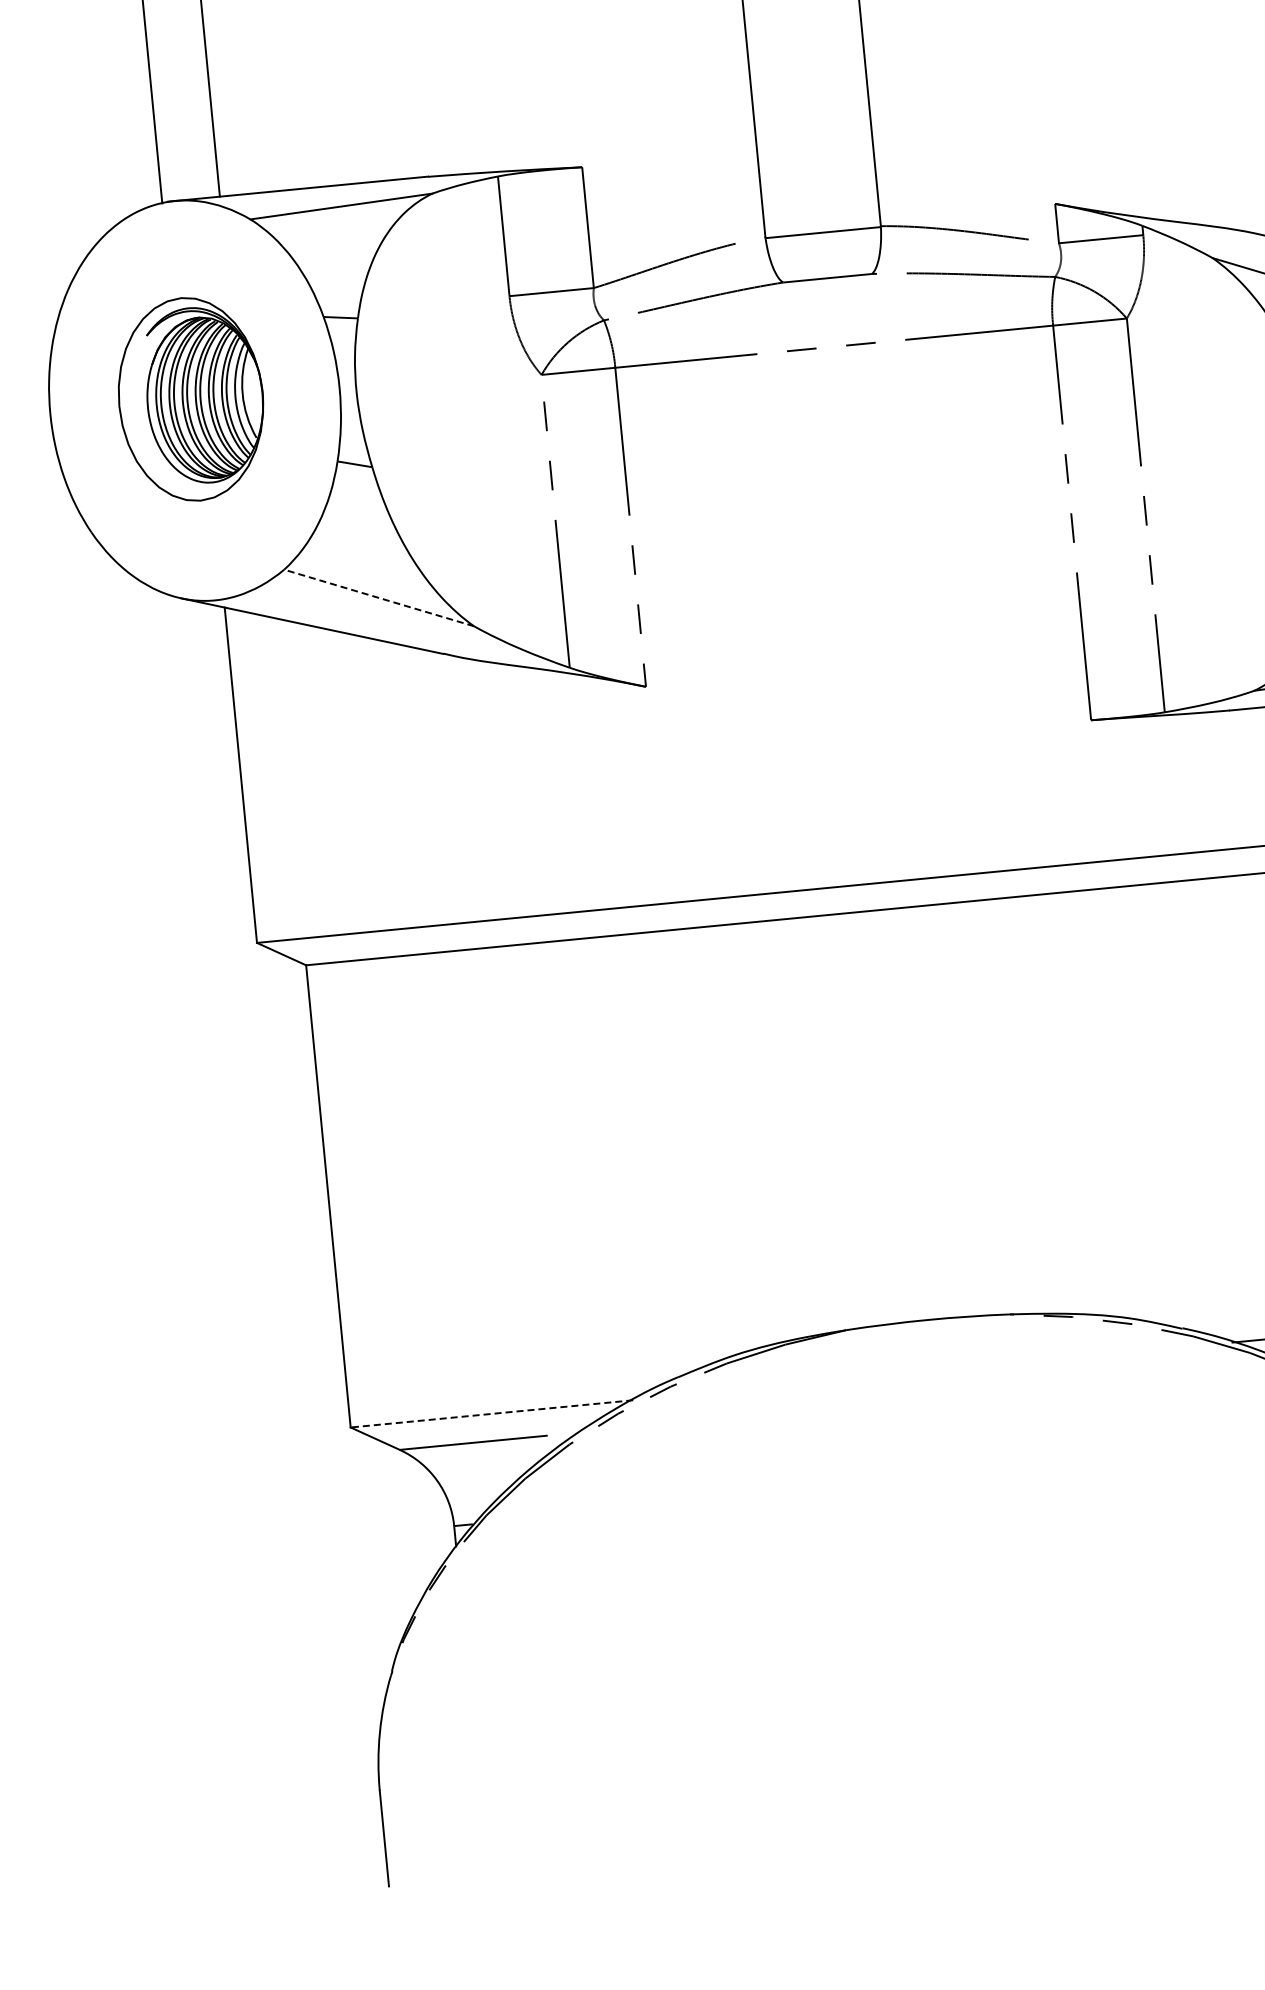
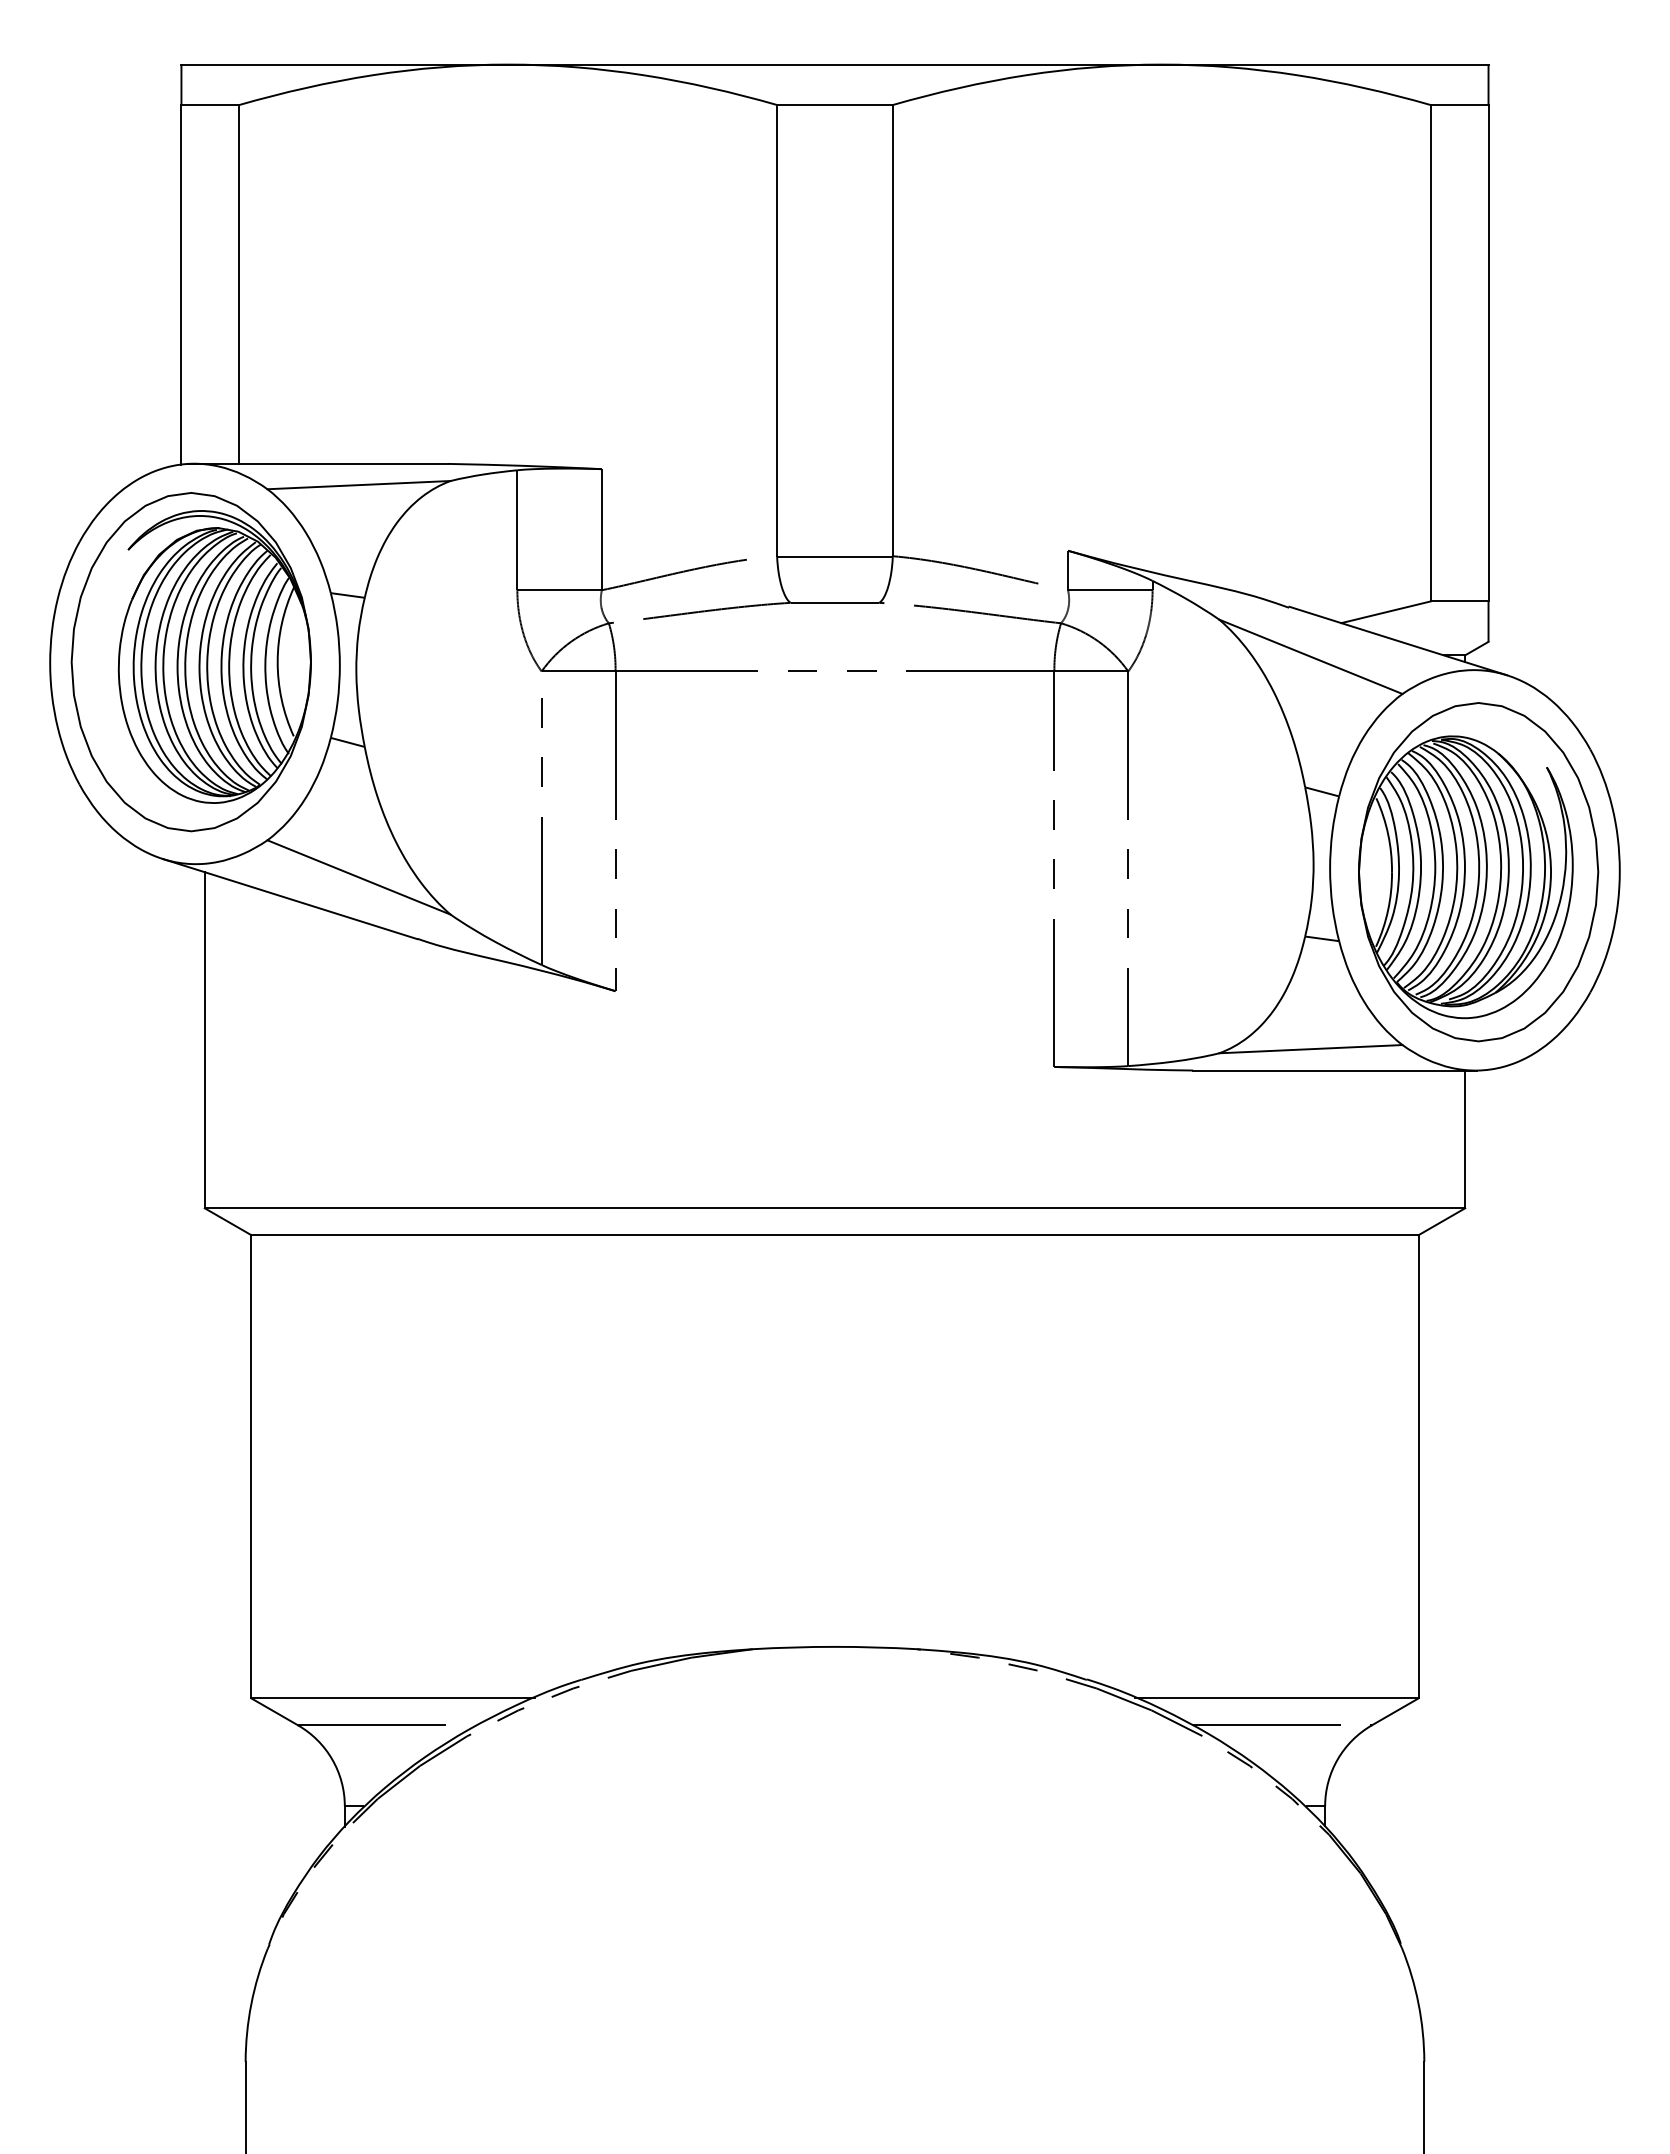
part: (190, 399) -> (190, 662), size x1.67
line: (379, 597) -> (359, 877), dashed -> solid
line: (492, 1413) -> (393, 1698), dashed -> solid

